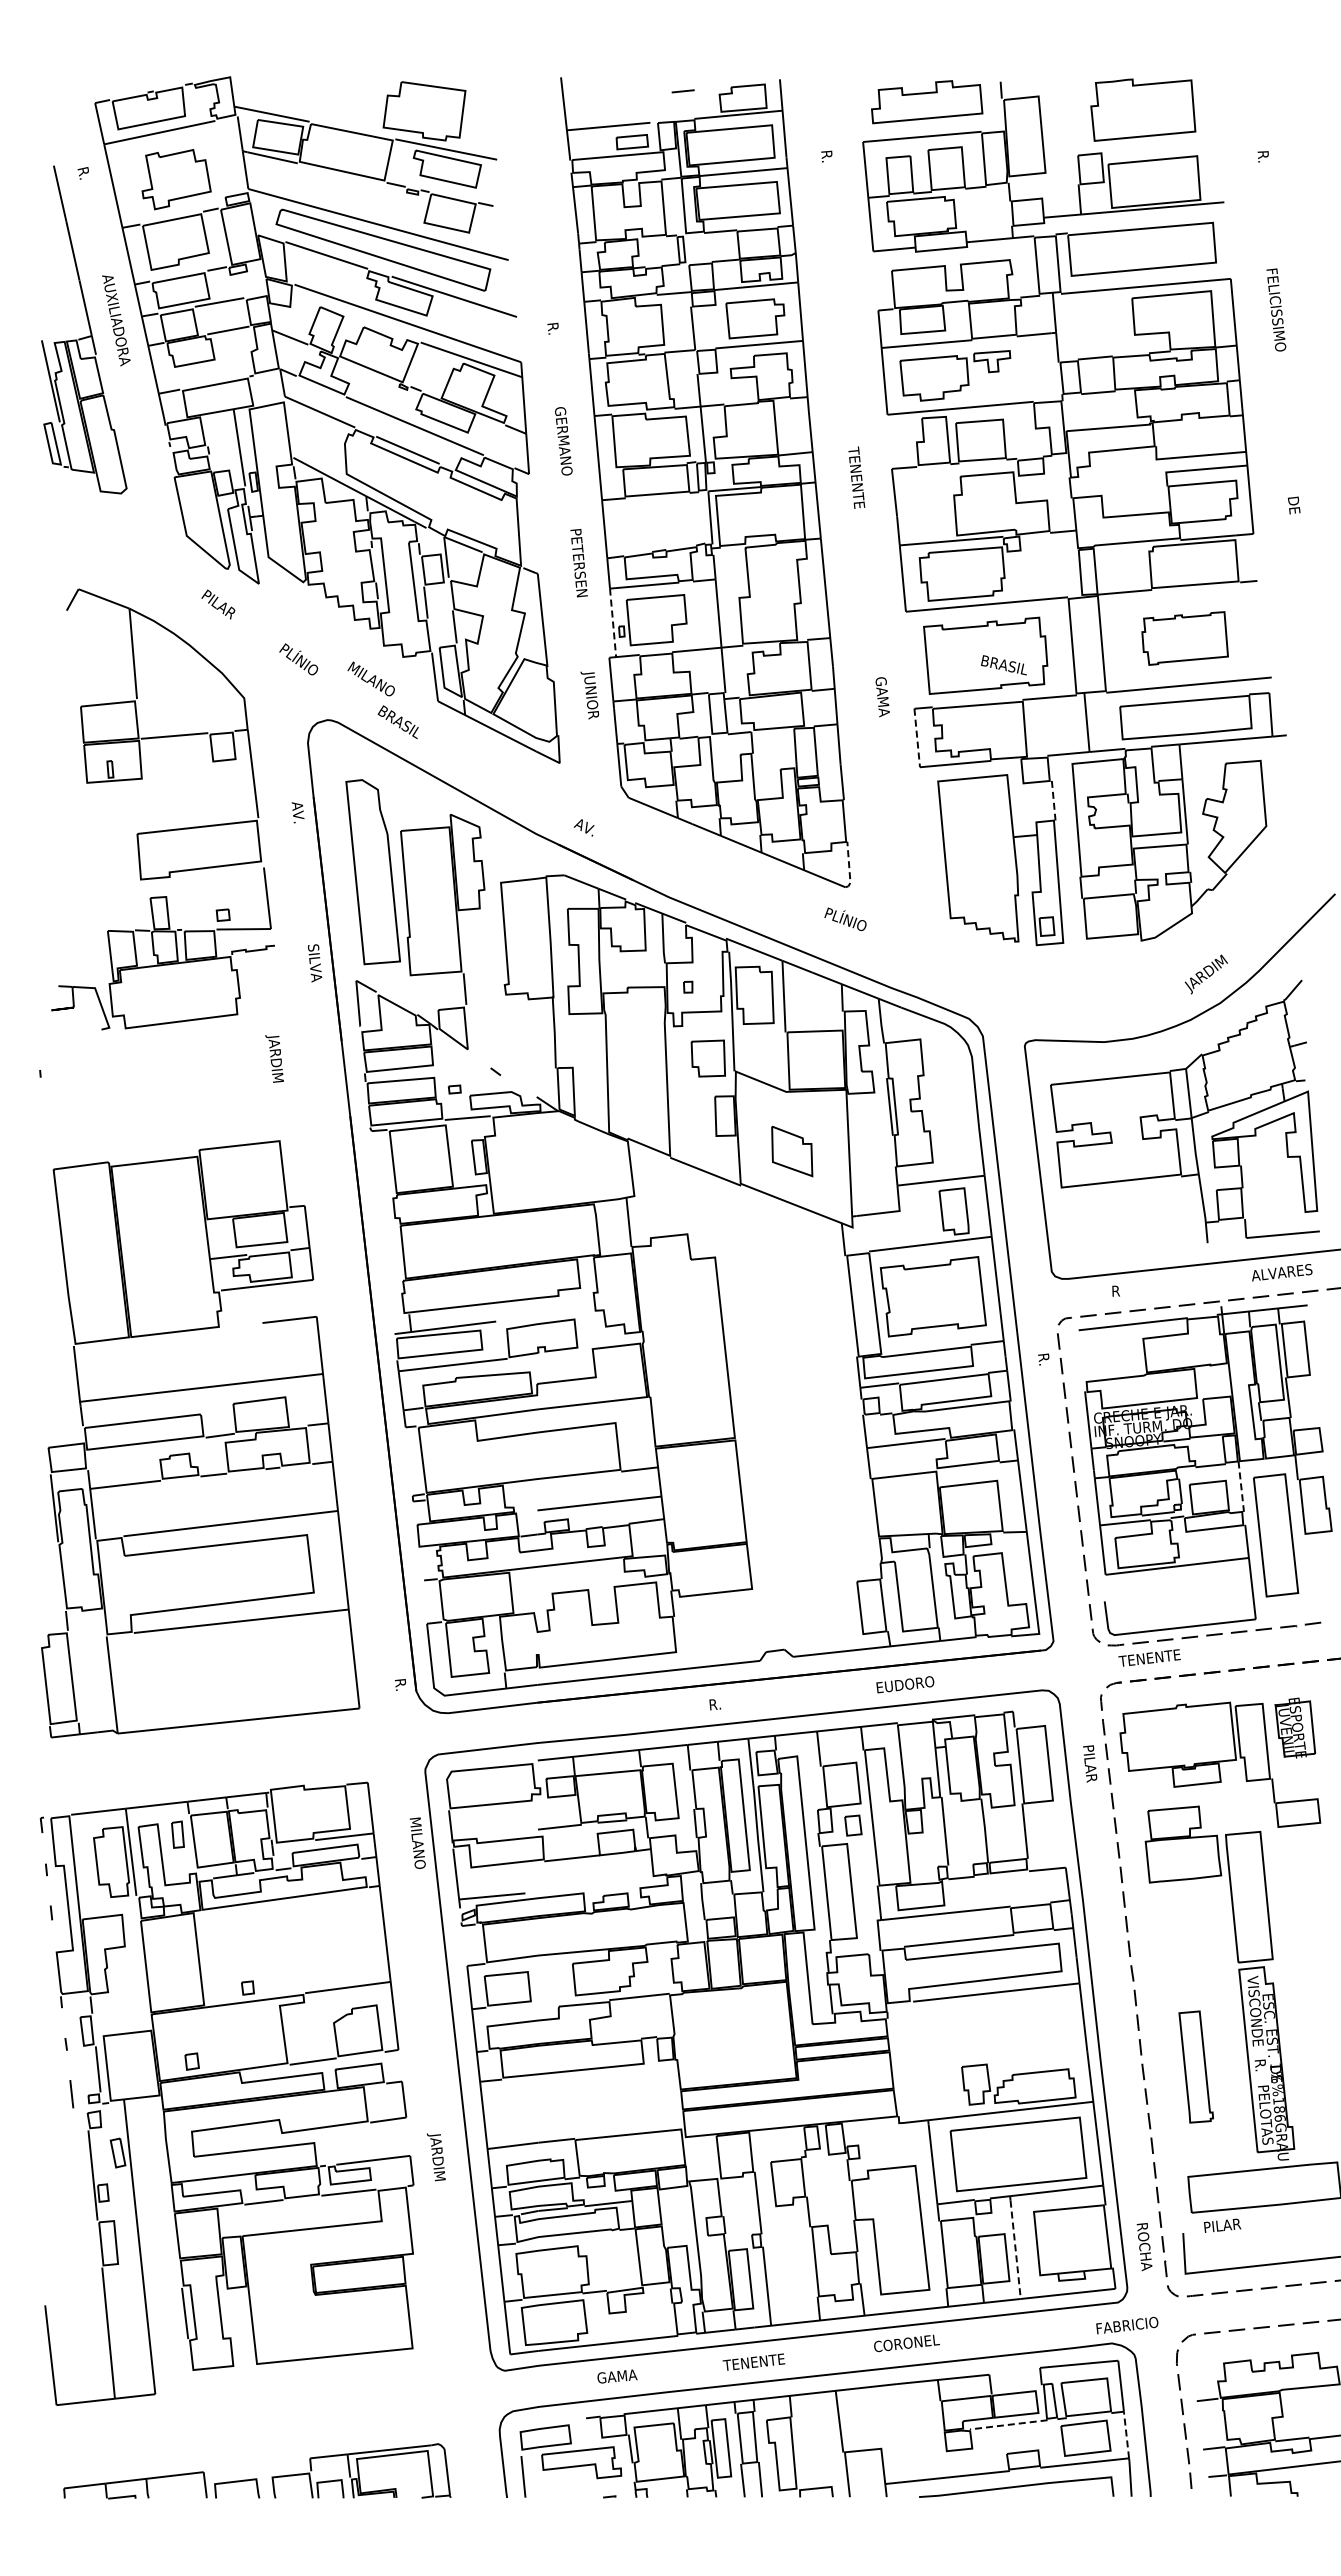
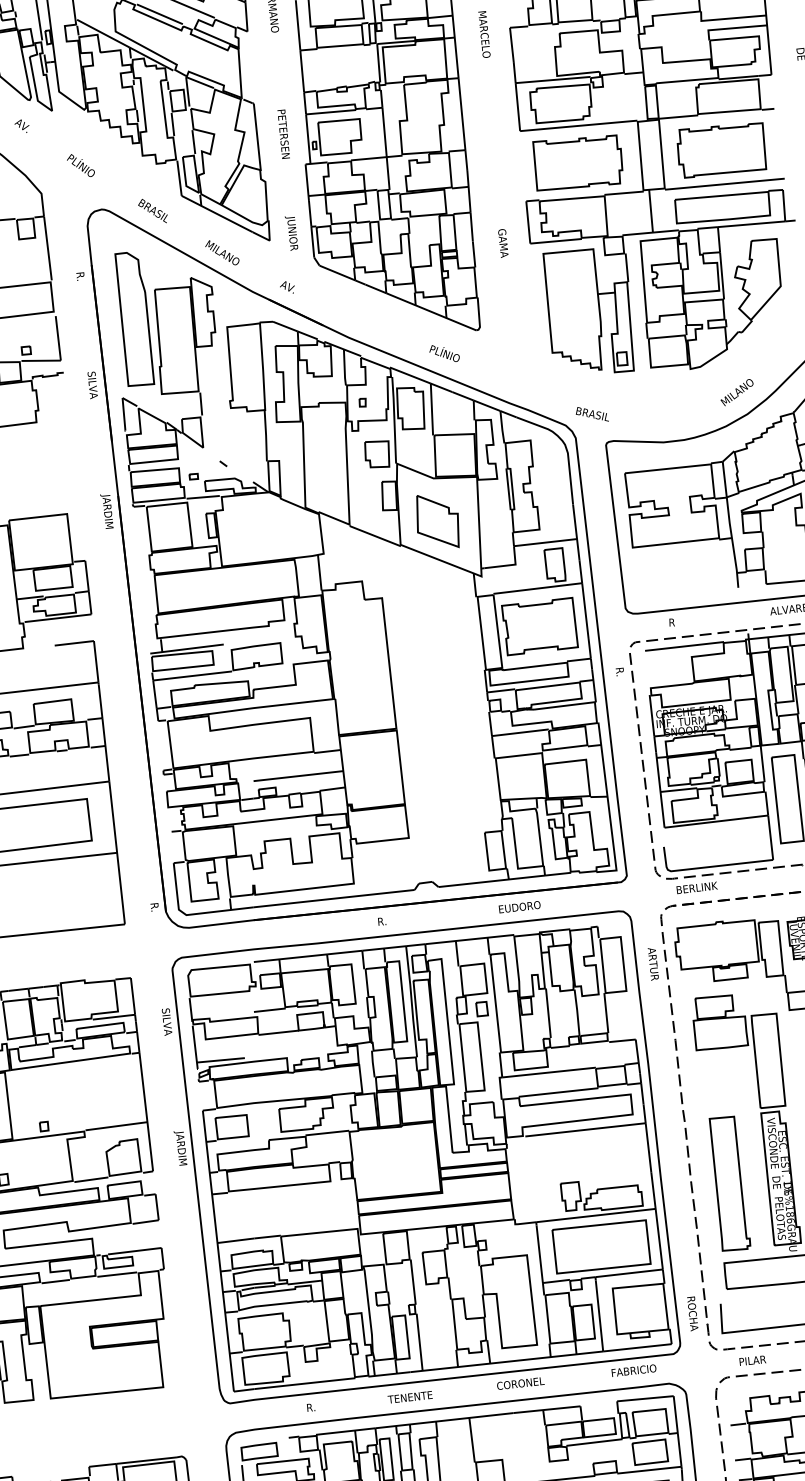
text: (856, 477) -> (484, 34), TENENTE -> MARCELO
text: (578, 563) -> (283, 134), moved
text: (218, 604) -> (22, 125), PILAR -> AV.
line: (613, 623) -> (308, 139), dashed -> solid
part: (1185, 638) -> (722, 150), size x1.43
text: (1003, 665) -> (592, 414), moved
text: (370, 678) -> (221, 252), moved
text: (589, 695) -> (291, 233), moved
text: (882, 697) -> (503, 243), moved
line: (917, 738) -> (528, 222), dashed -> solid
line: (1053, 800) -> (626, 267), dashed -> solid
text: (297, 812) -> (80, 276), AV. -> R.
line: (849, 867) -> (479, 316), dashed -> solid
text: (845, 918) -> (444, 352), moved
text: (1205, 974) -> (736, 393), JARDIM -> MILANO
text: (274, 1058) -> (106, 511), moved
part: (791, 1151) -> (437, 521), size x1.43
line: (1241, 1487) -> (762, 764), dashed -> solid
text: (1149, 1657) -> (696, 887), TENENTE -> BERLINK
text: (1089, 1763) -> (652, 964), PILAR -> ARTUR
text: (417, 1842) -> (166, 1021), MILANO -> SILVA
text: (1260, 2065) -> (776, 1182), R. -> DE
part: (1196, 2066) -> (730, 1183), size x1.67
text: (436, 2157) -> (180, 1148), moved
text: (1222, 2225) -> (752, 1360), moved
line: (1015, 2250) -> (599, 1316), dashed -> solid
text: (1127, 2325) -> (634, 1370), moved
text: (617, 2376) -> (311, 1407), GAMA -> R.
line: (1008, 2424) -> (594, 1442), dashed -> solid
line: (1126, 2435) -> (679, 1450), dashed -> solid

